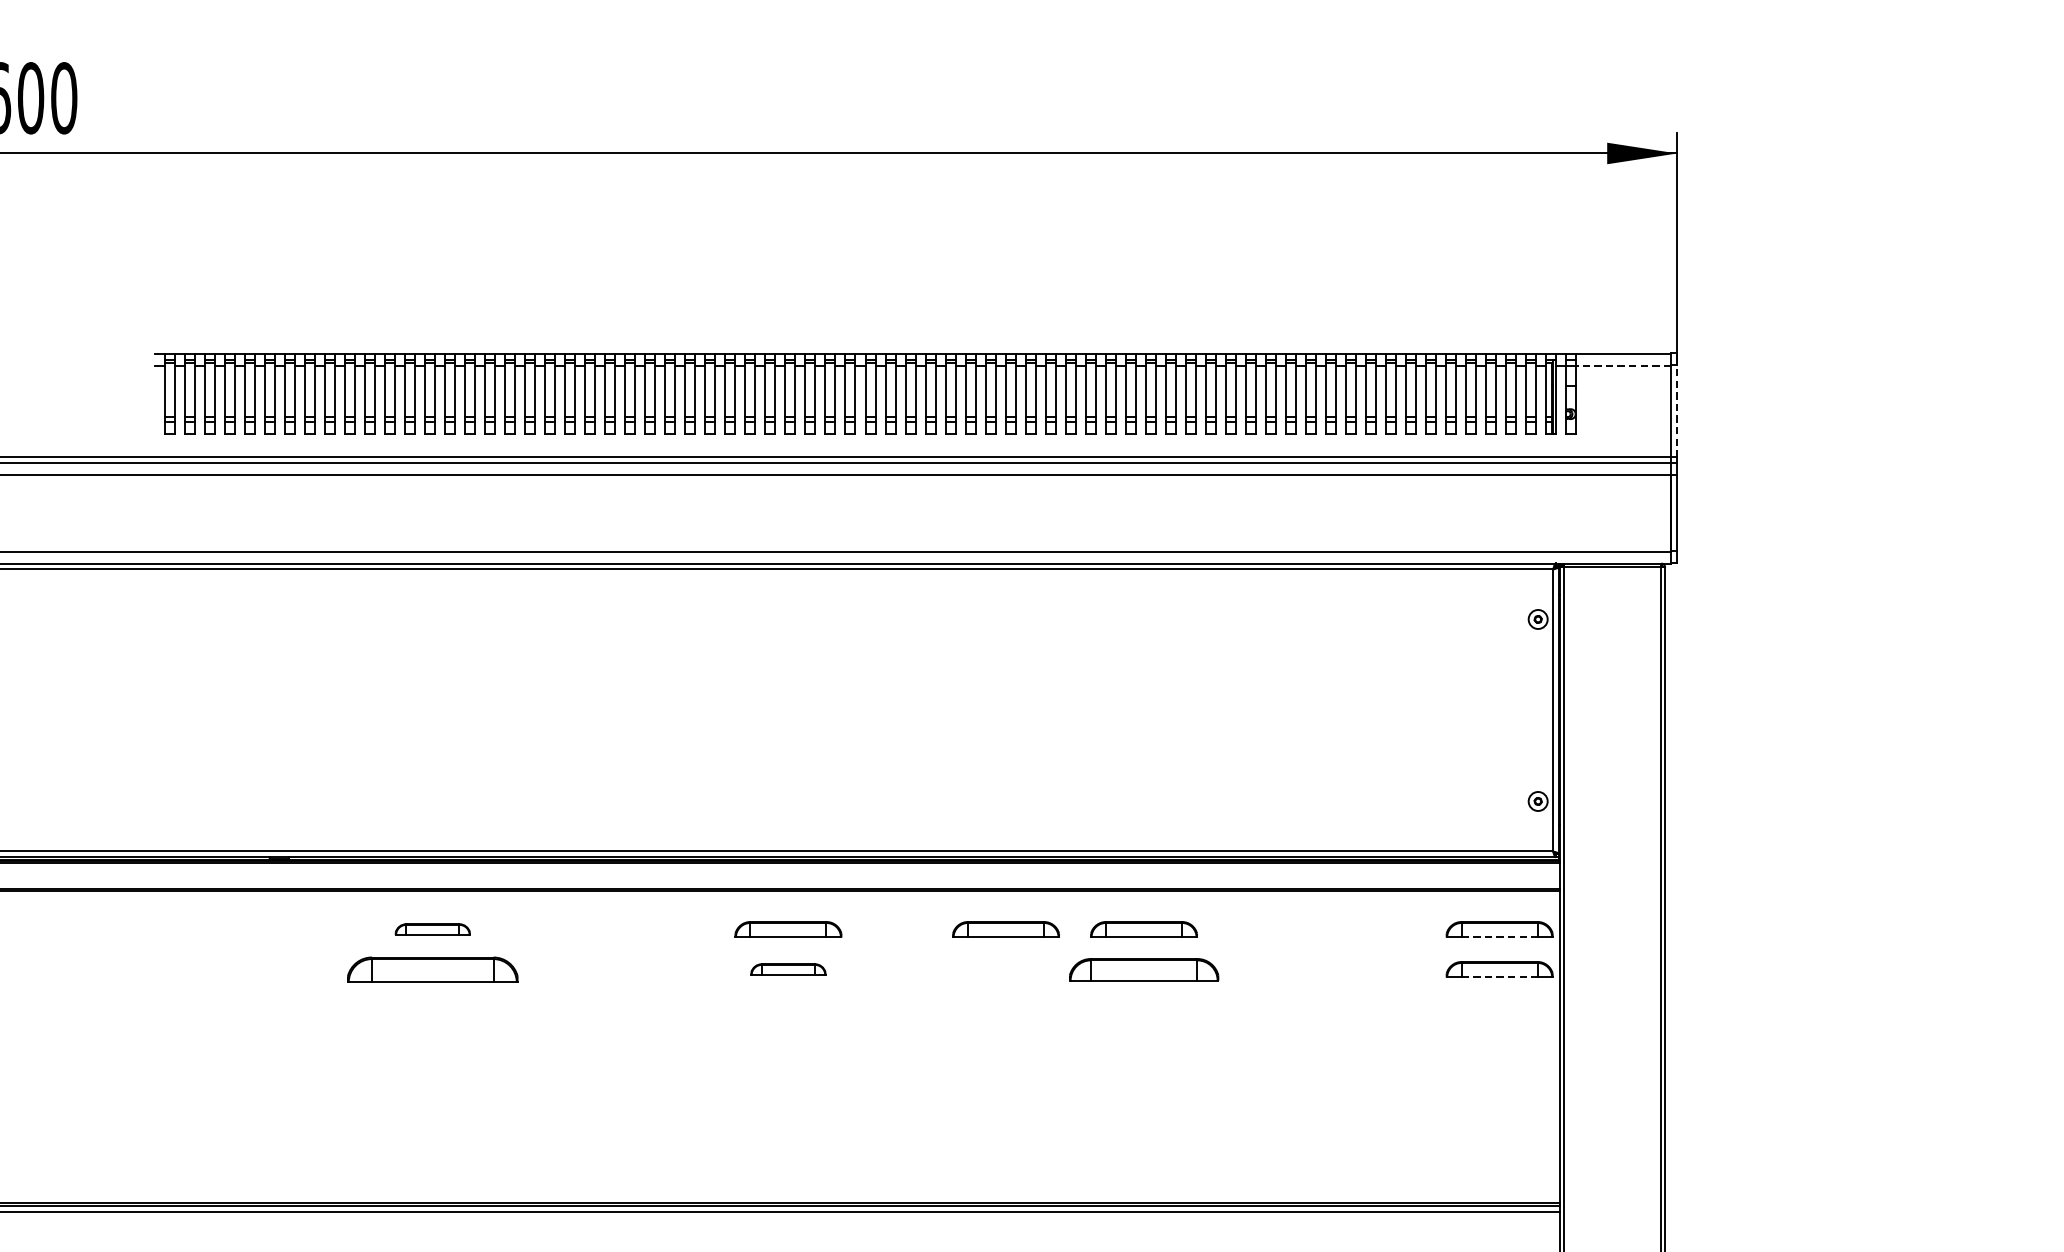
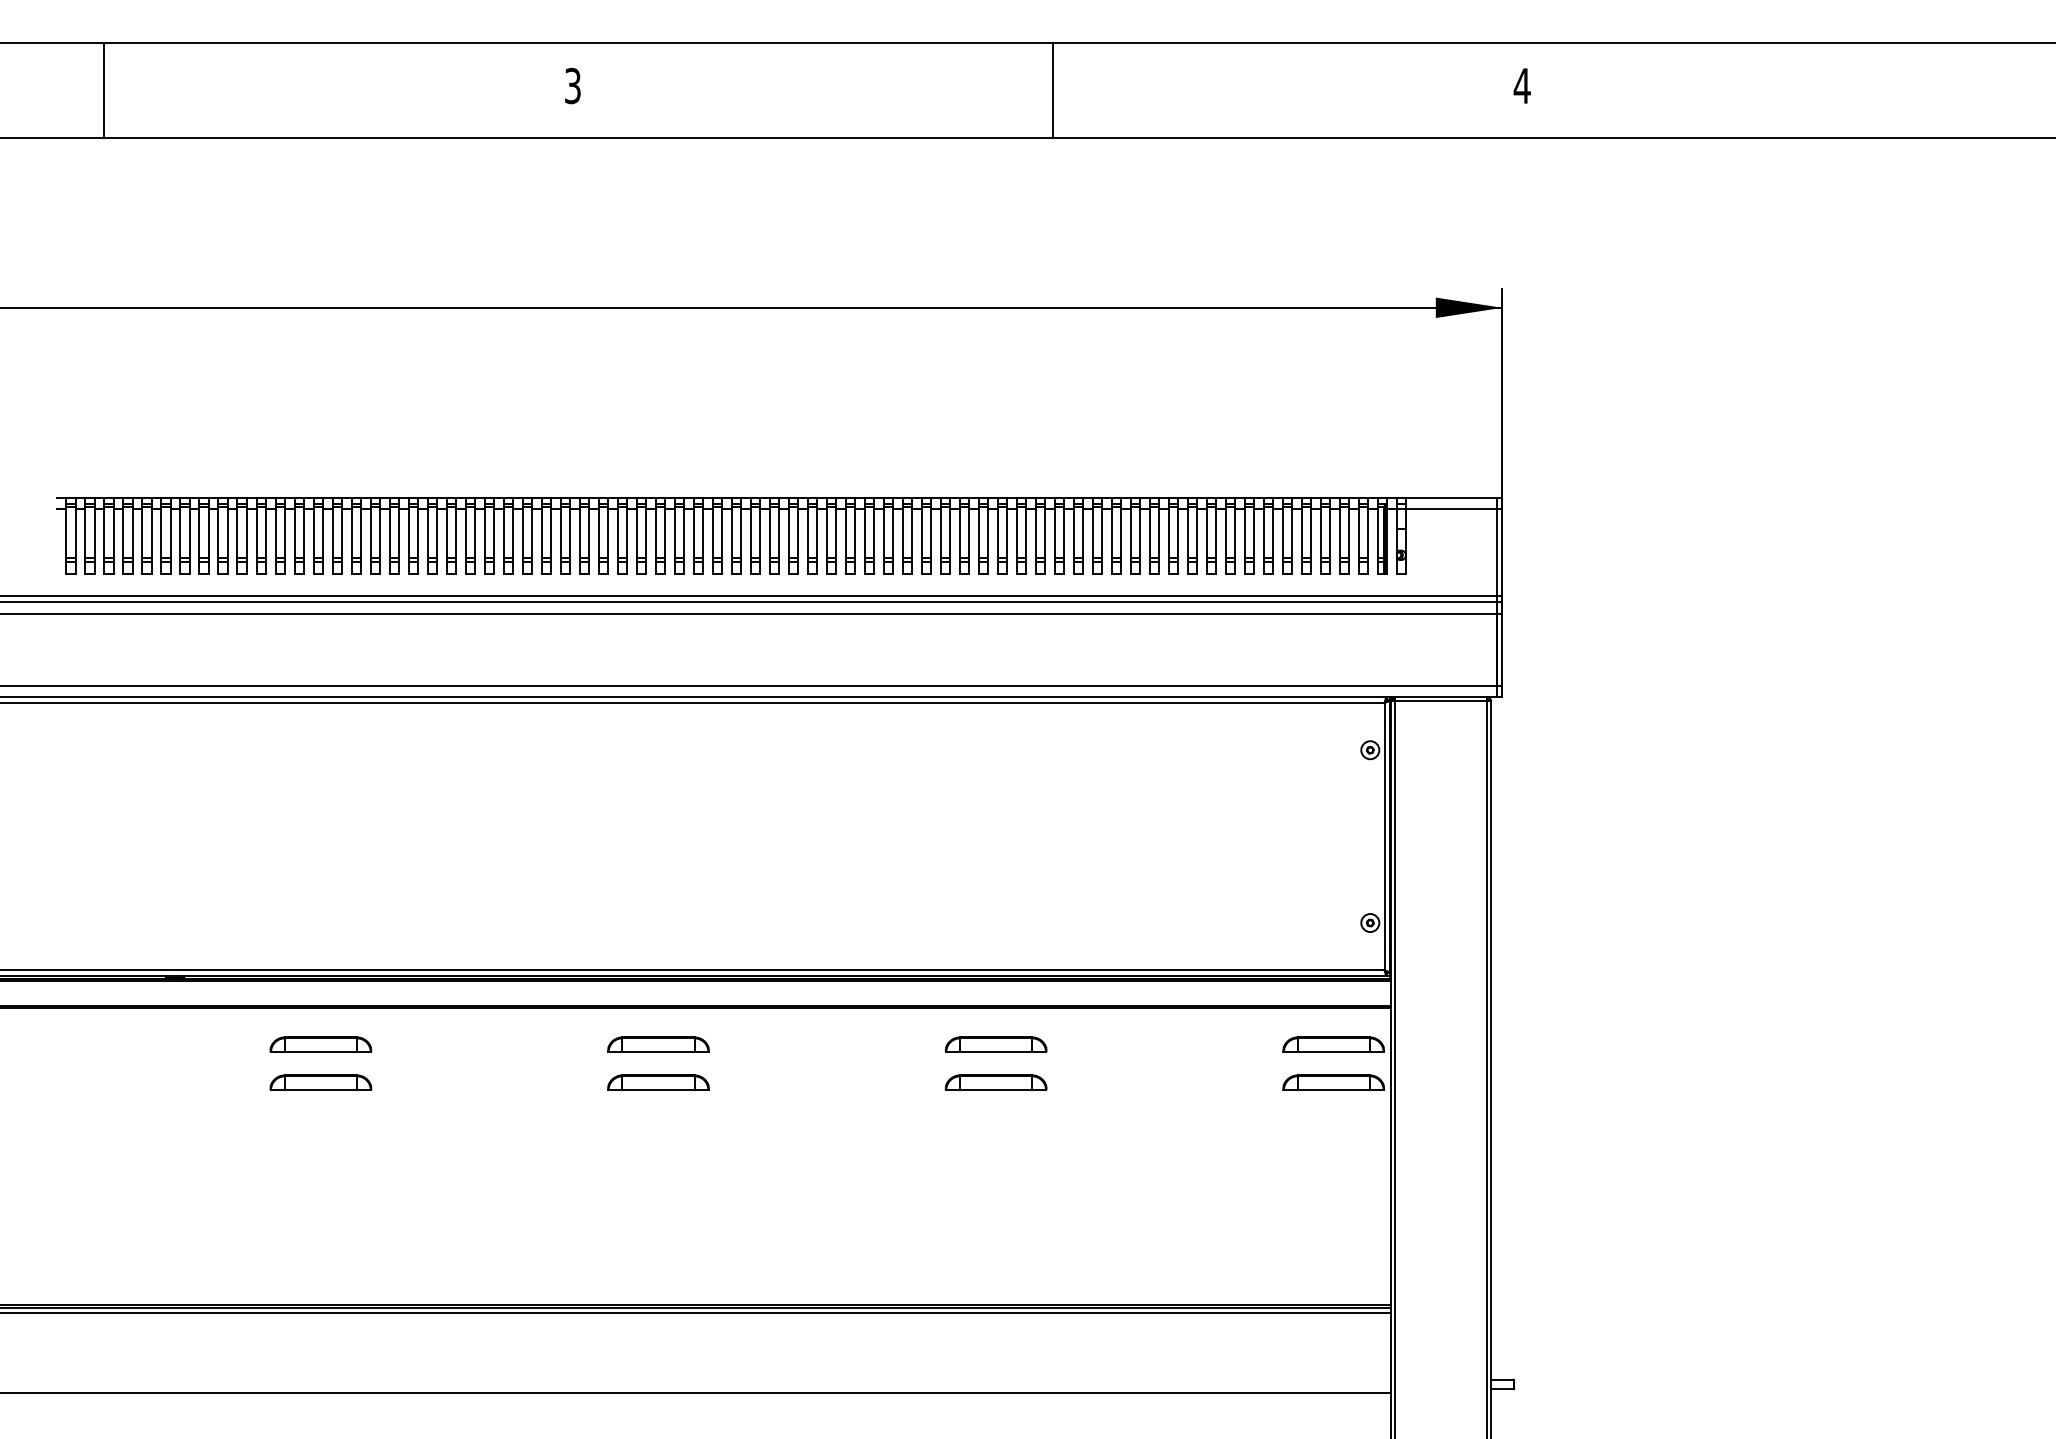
line: (1623, 365) -> (1451, 509), dashed -> solid
line: (1677, 411) -> (1502, 552), dashed -> solid
part: (432, 929) -> (320, 1044), size x1.43
part: (1005, 929) -> (864, 1044), removed
line: (1500, 937) -> (1334, 1052), dashed -> solid
part: (432, 969) -> (320, 1082), size x0.62
part: (788, 969) -> (658, 1082), size x1.43
part: (1143, 969) -> (995, 1082), size x0.71
line: (1500, 977) -> (1334, 1090), dashed -> solid

